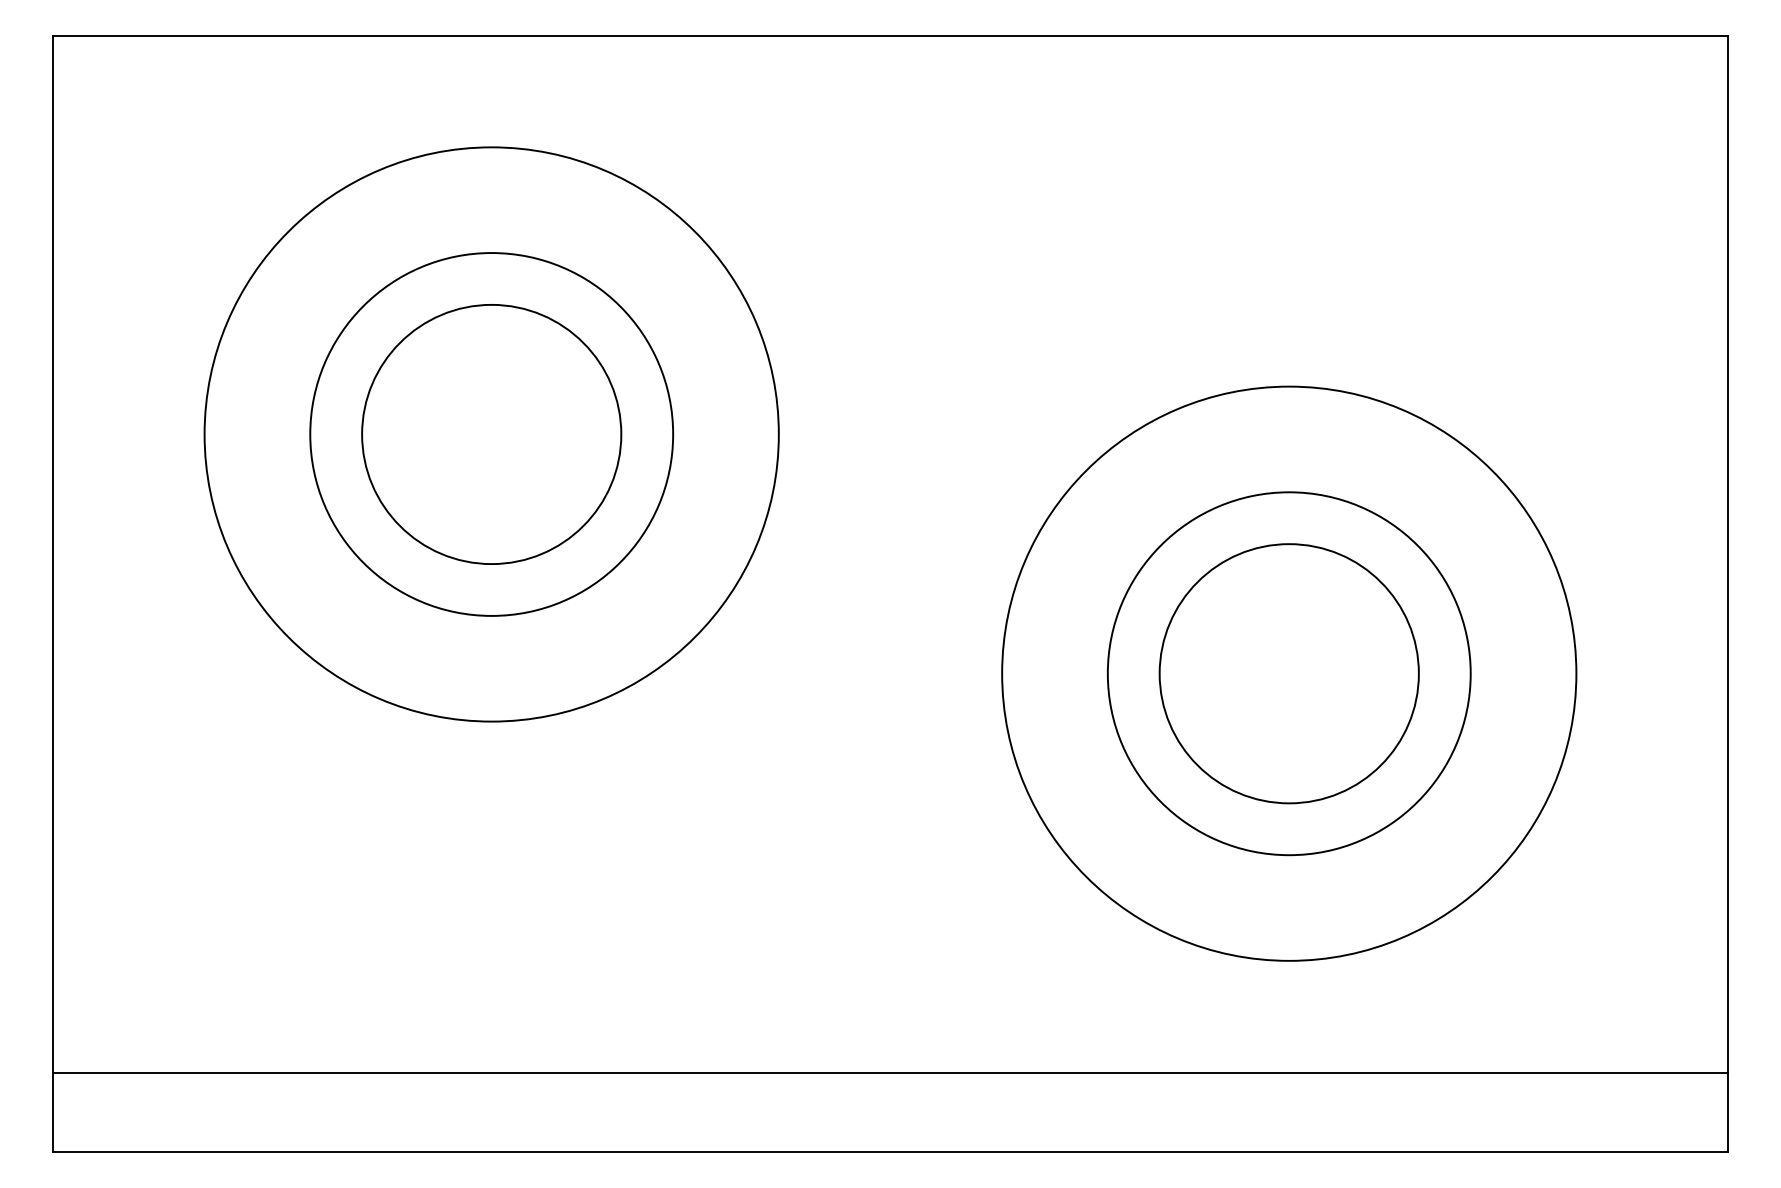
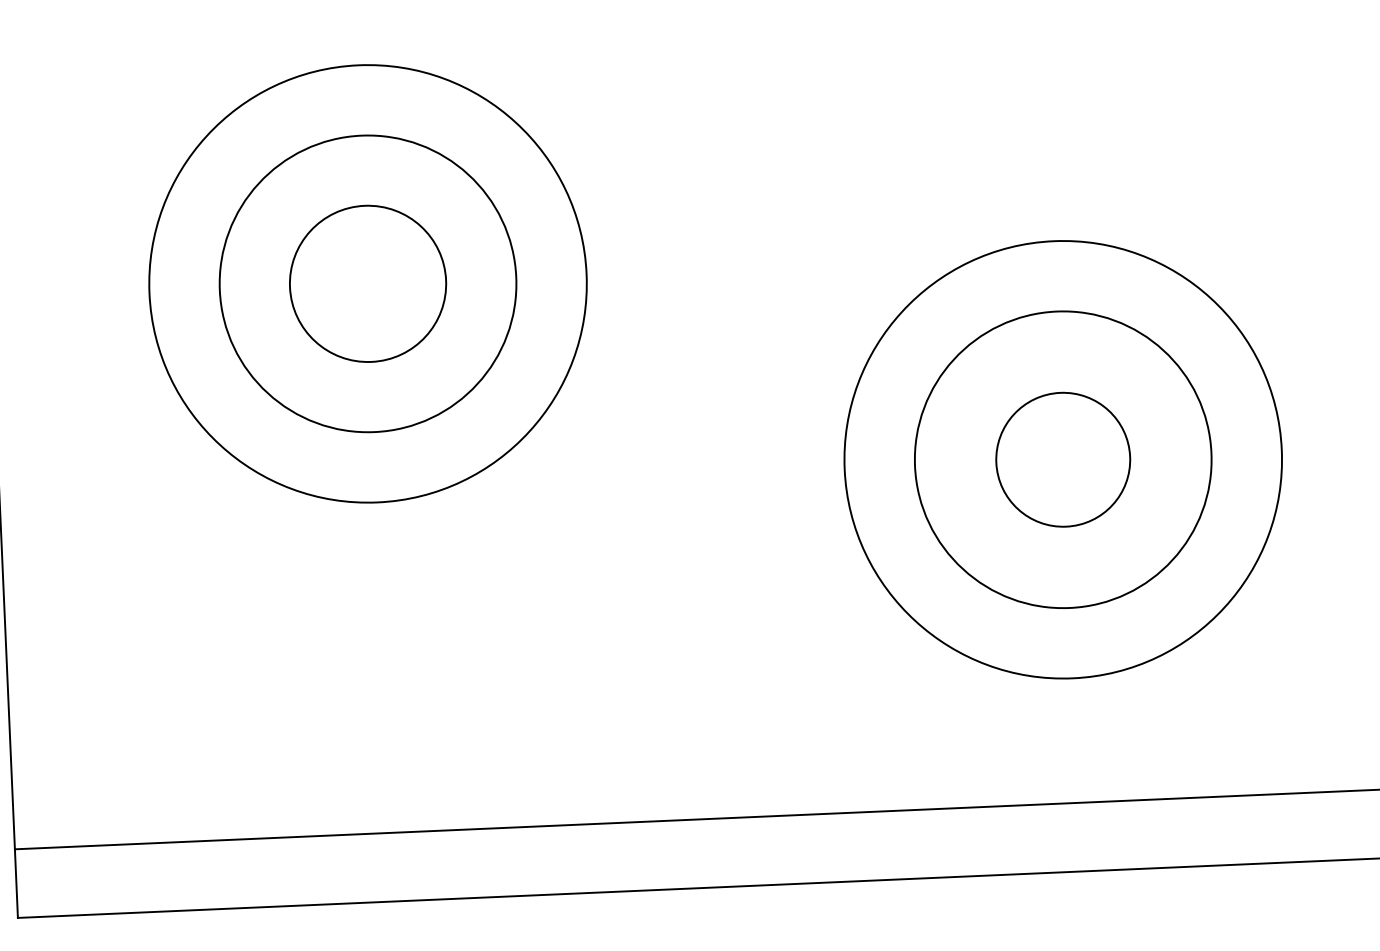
circle: (491, 434) -> (367, 283), size x0.6
circle: (491, 434) -> (367, 283), size x0.7
circle: (491, 434) -> (367, 283), size x1.4
circle: (1288, 673) -> (1062, 459), size x0.6
circle: (1288, 673) -> (1062, 459), size x1.4
circle: (1289, 673) -> (1063, 459), size x0.6

